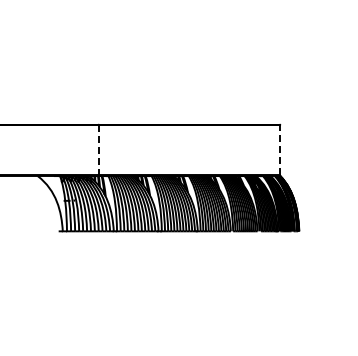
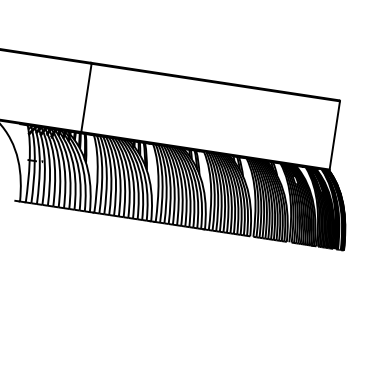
line: (99, 150) -> (87, 98), dashed -> solid
line: (280, 150) -> (334, 135), dashed -> solid

